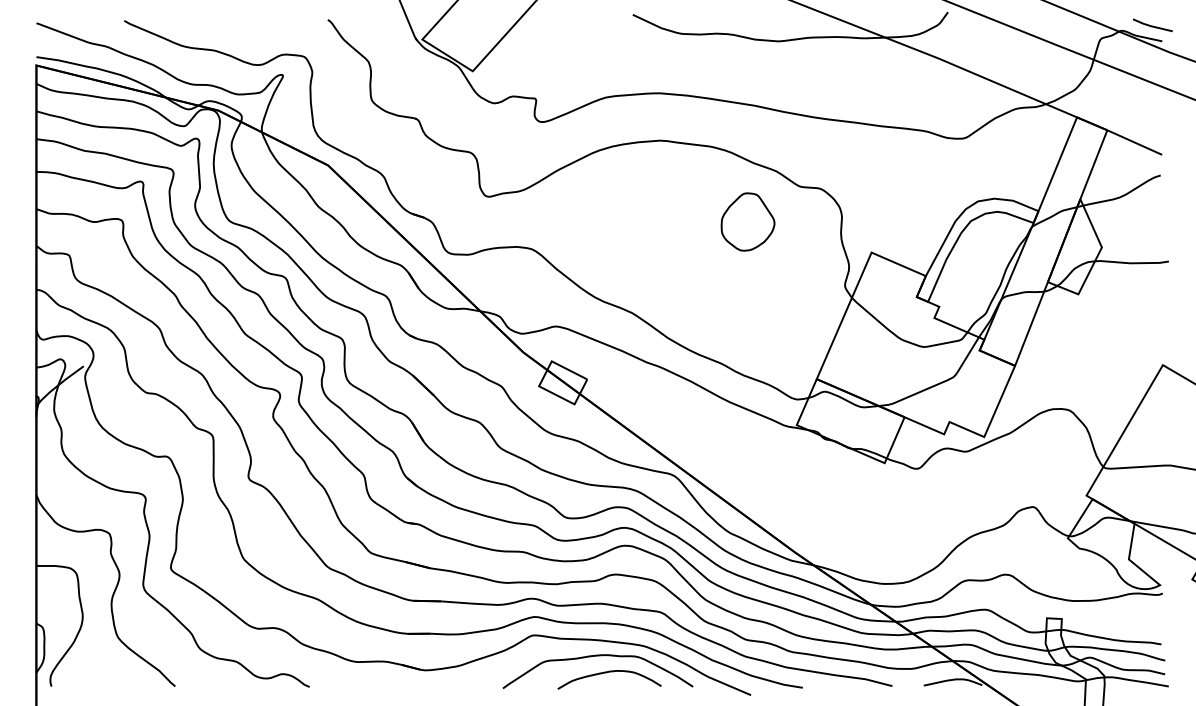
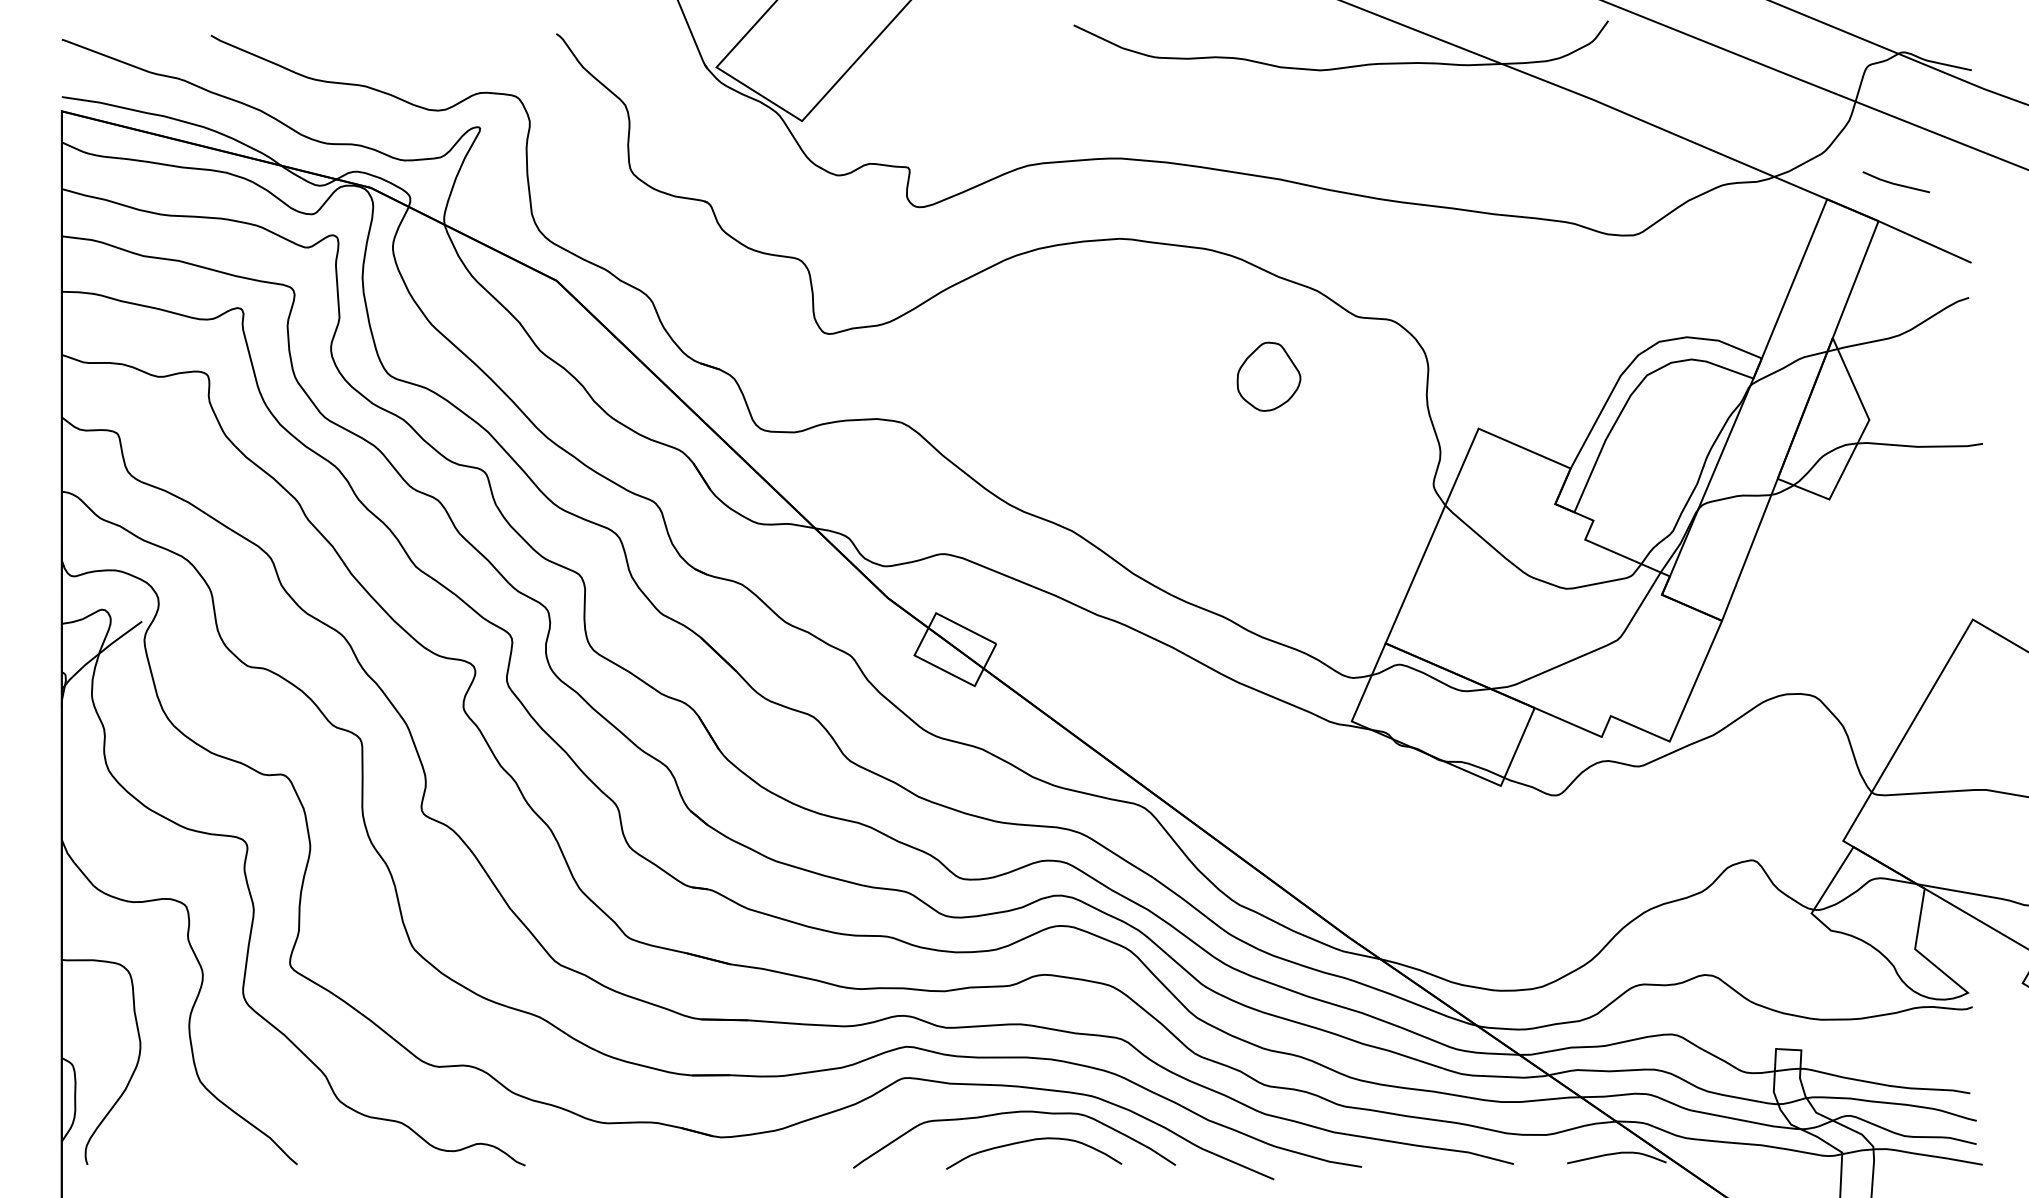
line: (1152, 25) -> (1895, 182), moved
part: (747, 221) -> (1268, 375), size x0.7

